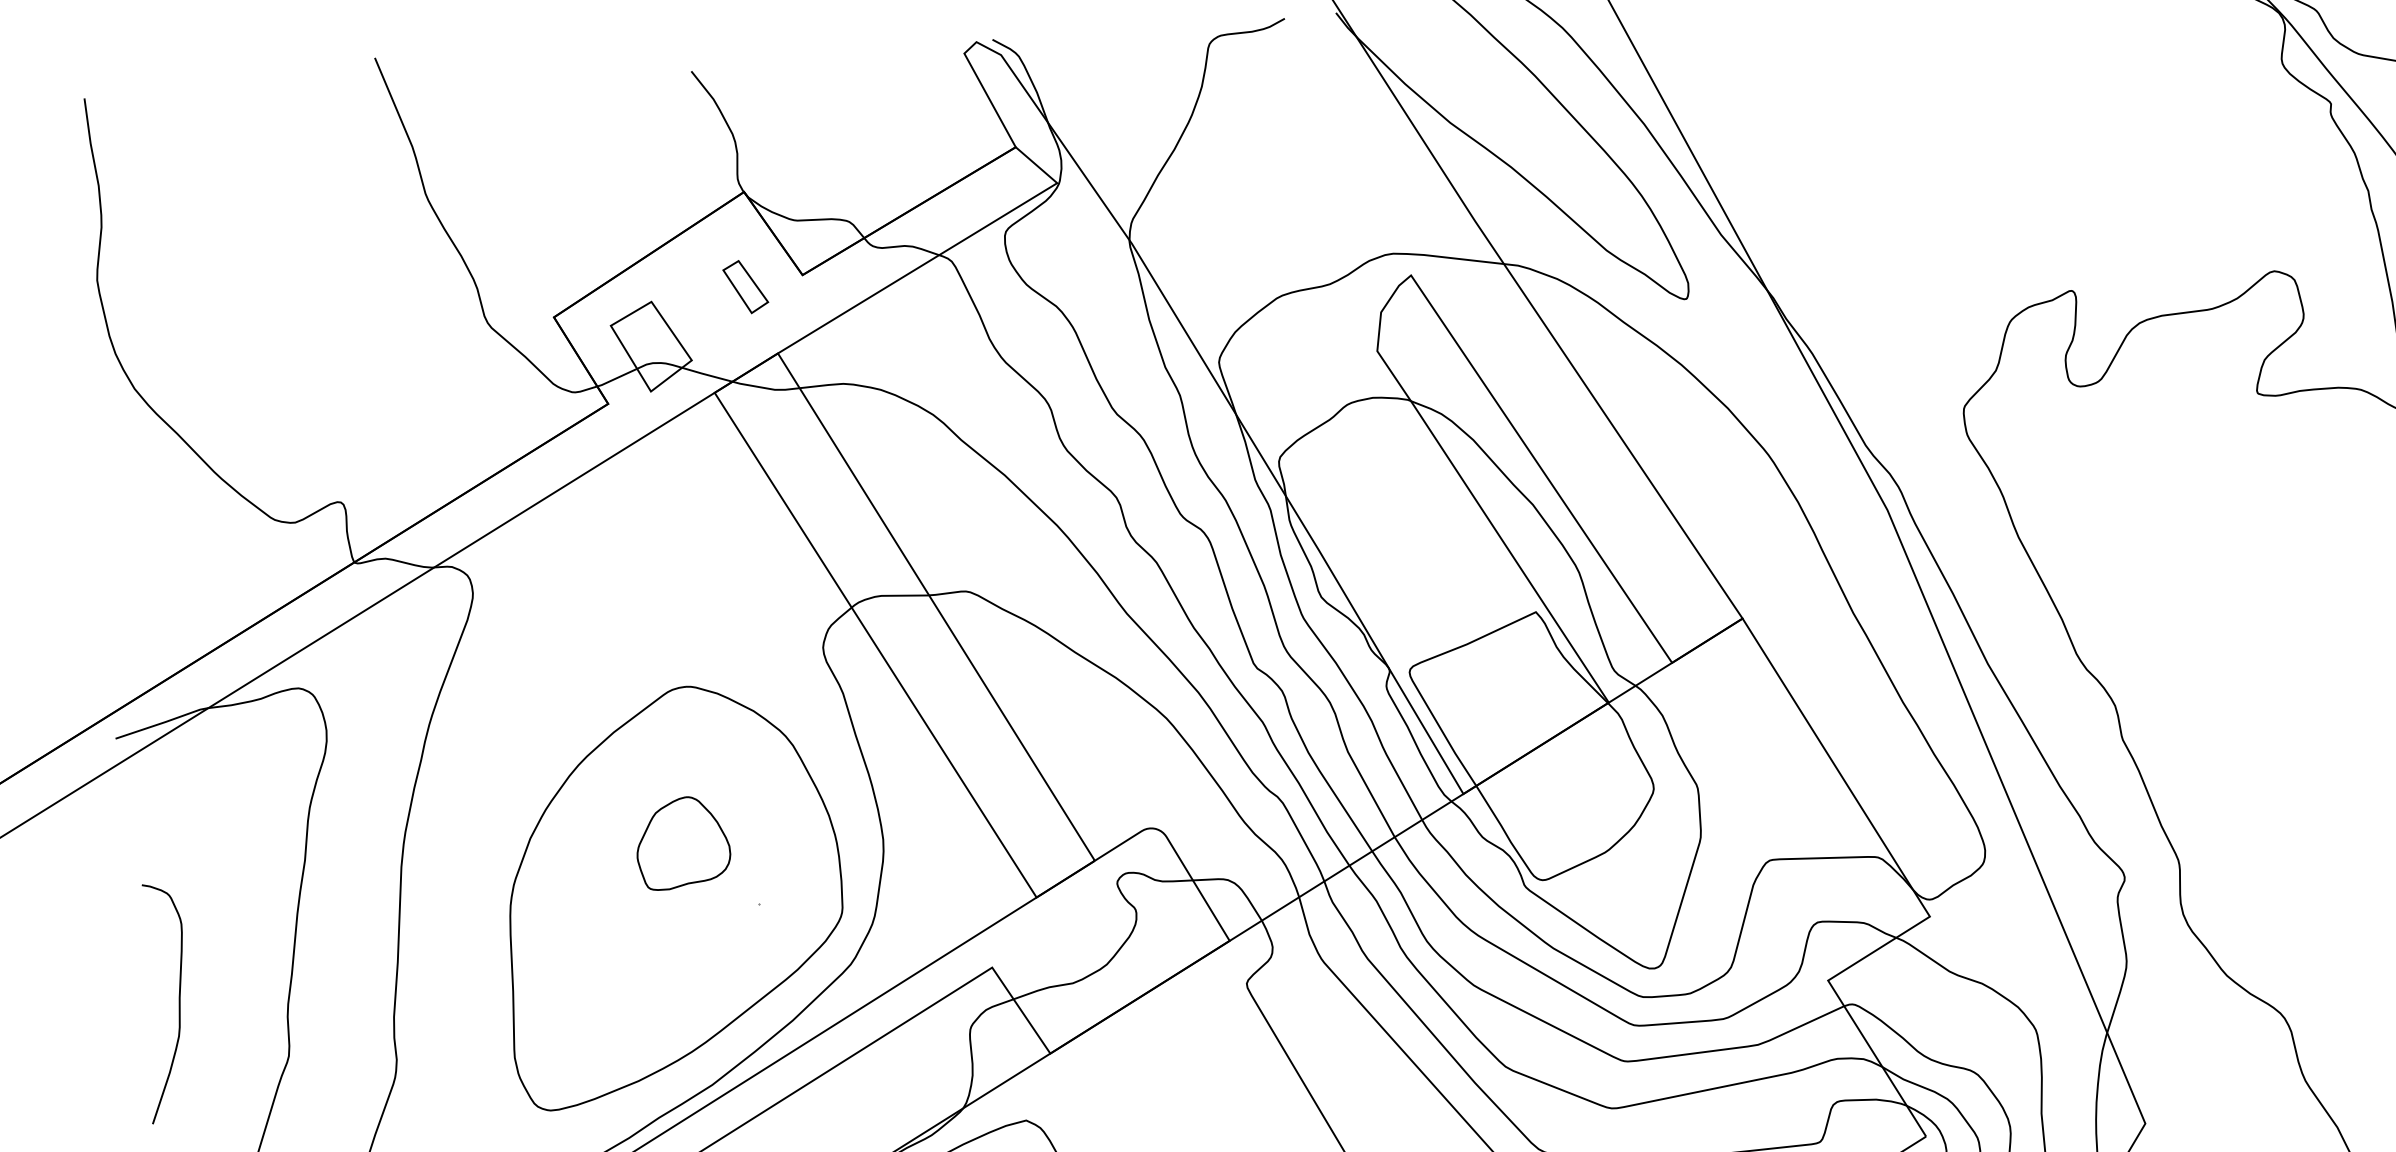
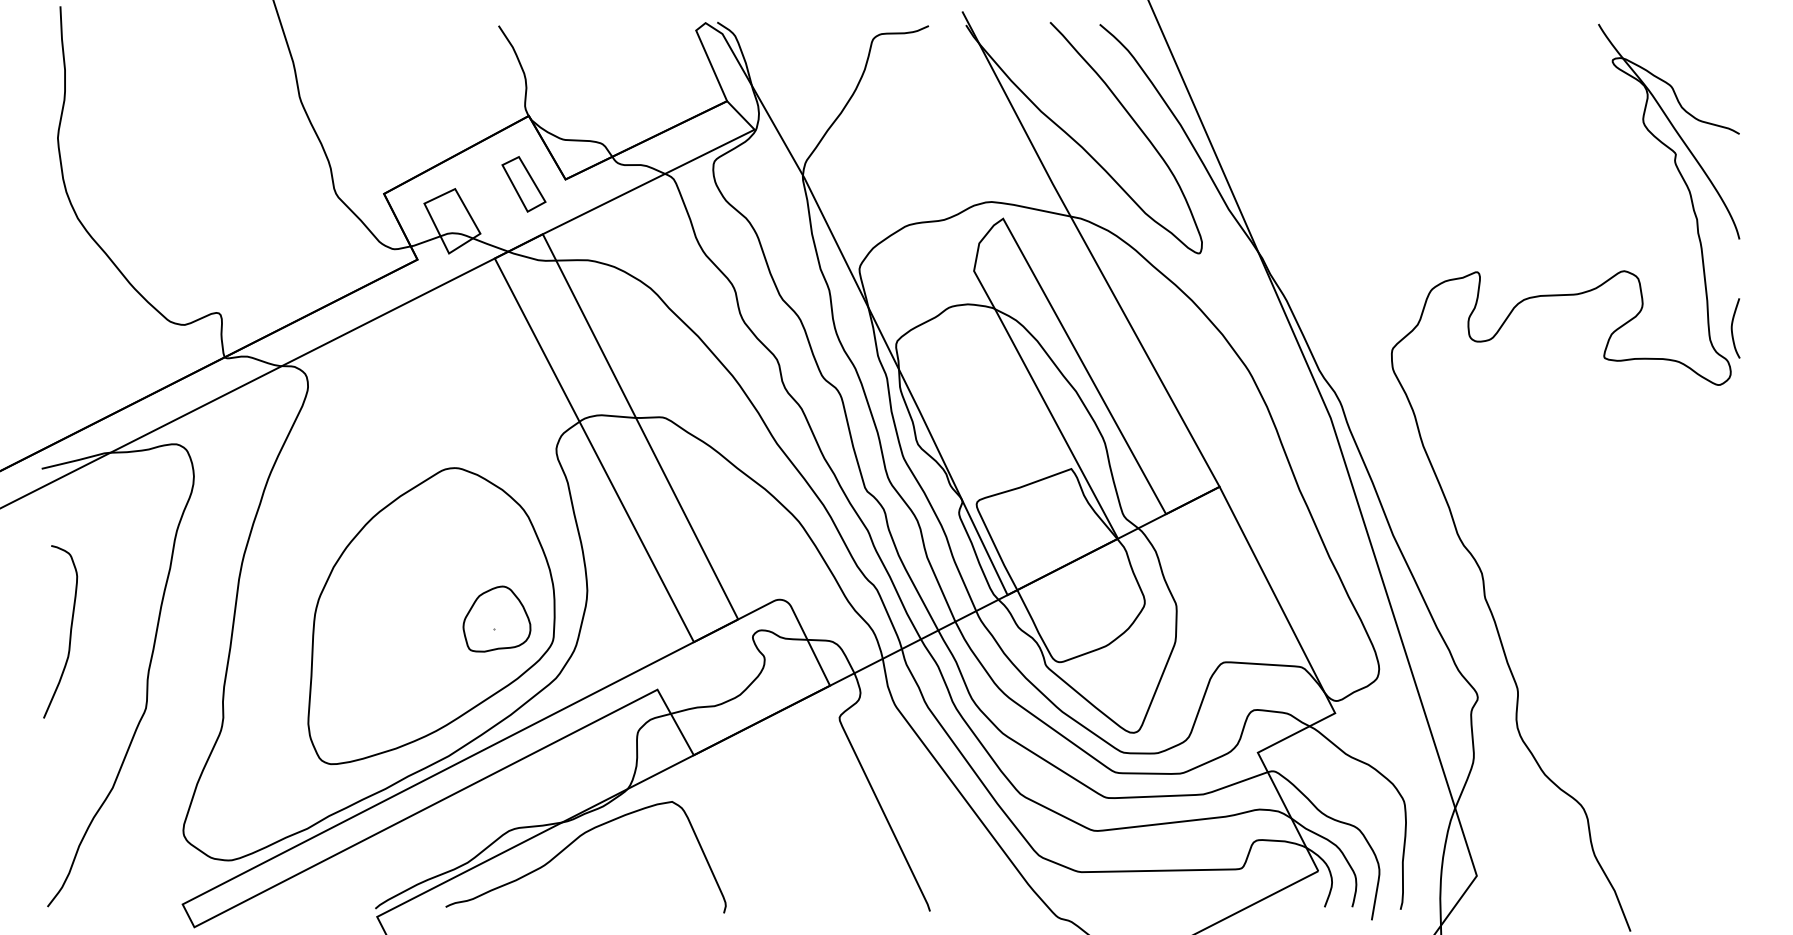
part: (745, 287) -> (523, 184), size x1.43
part: (682, 842) -> (496, 618), moved
curve: (177, 1003) -> (69, 633), moved

